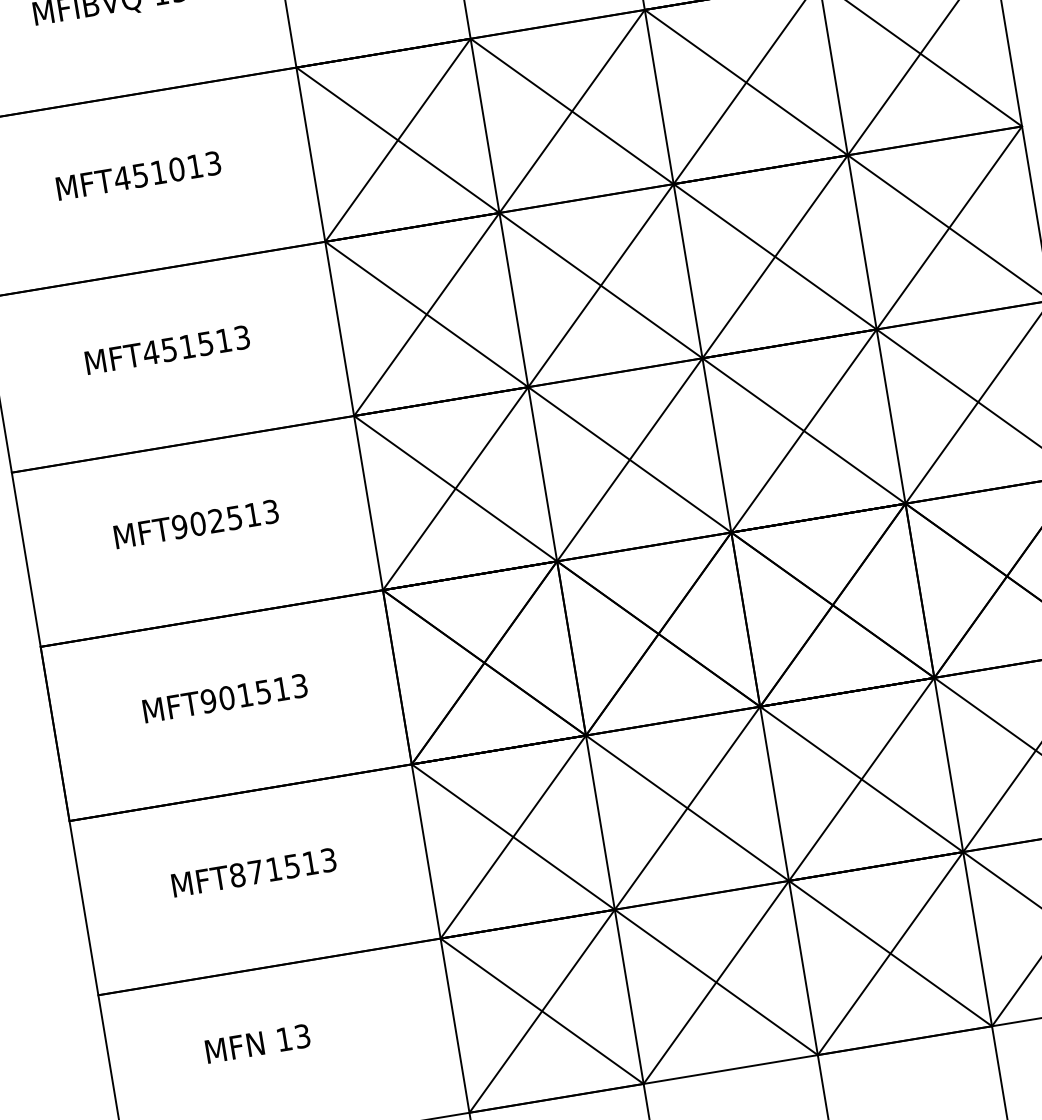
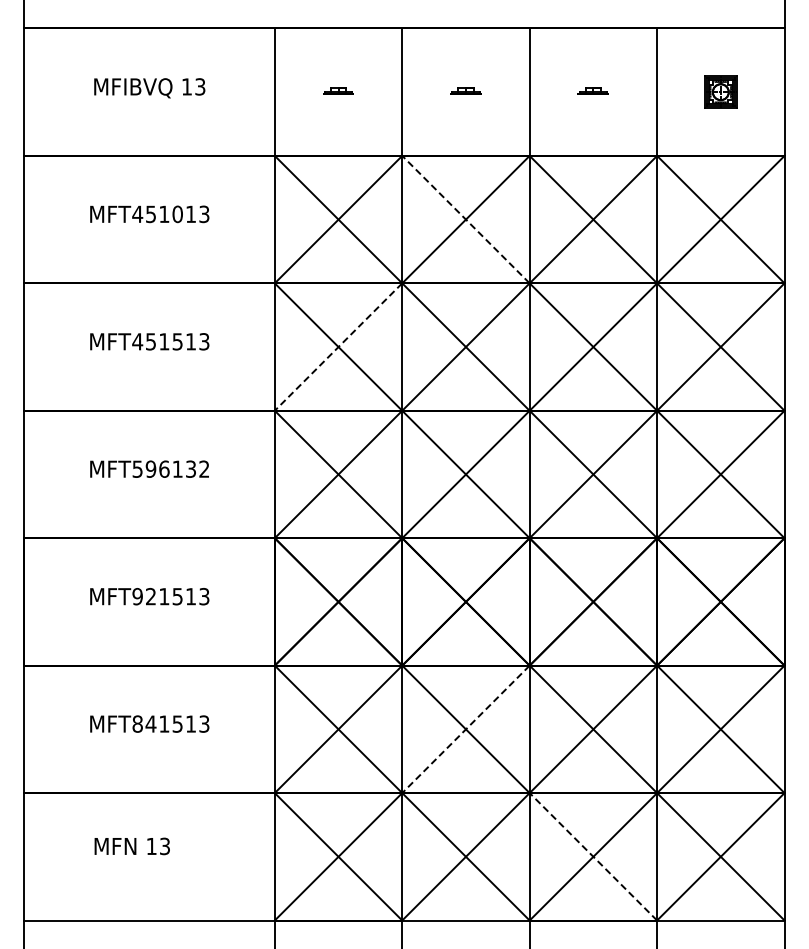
line: (571, 111) -> (465, 219), solid -> dashed
line: (426, 315) -> (338, 347), solid -> dashed
text: (224, 518) -> (170, 468), MFT902513 -> MFT596132
text: (226, 698) -> (150, 596), MFT901513 -> MFT921513
line: (686, 808) -> (465, 729), solid -> dashed
text: (254, 871) -> (150, 723), MFT871513 -> MFT841513
line: (890, 953) -> (593, 856), solid -> dashed

